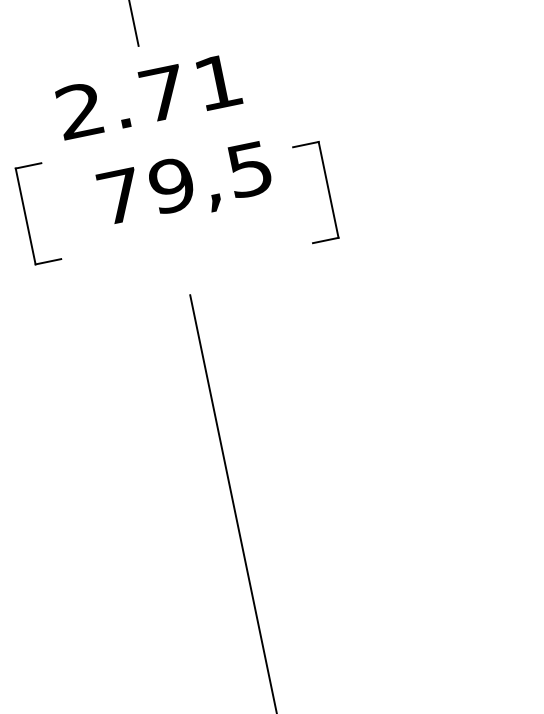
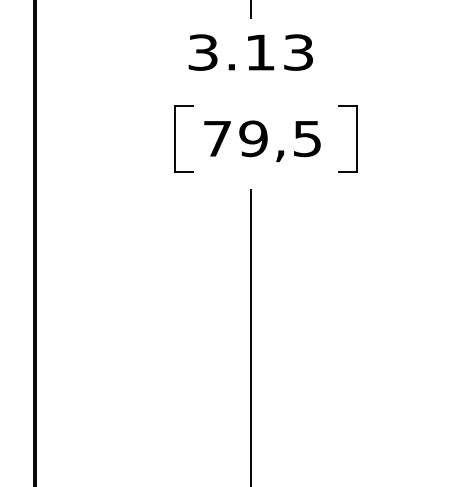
text: (148, 96) -> (250, 52), 2.71 -> 3.13
text: (185, 186) -> (262, 141), moved
part: (25, 215) -> (175, 138), moved

